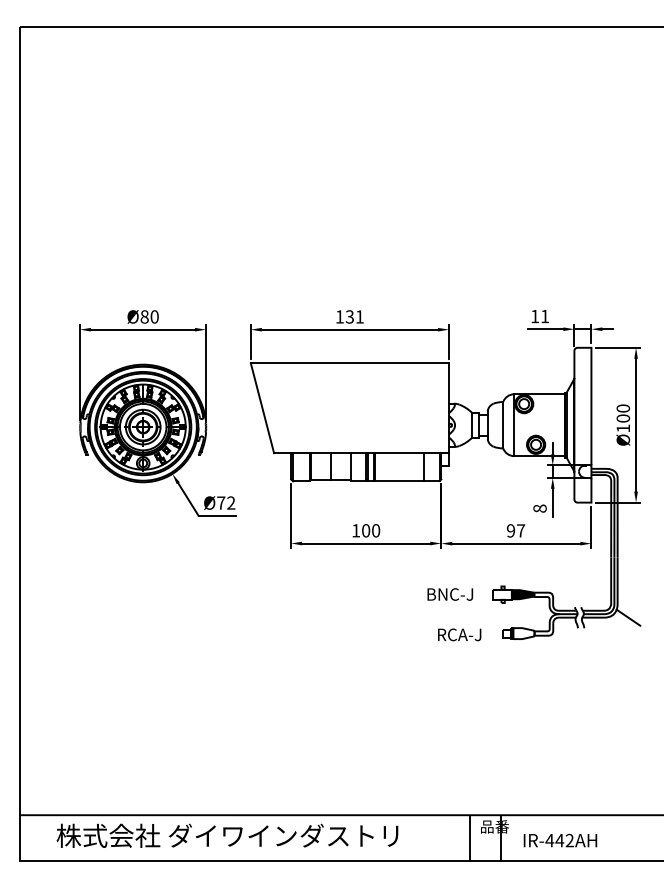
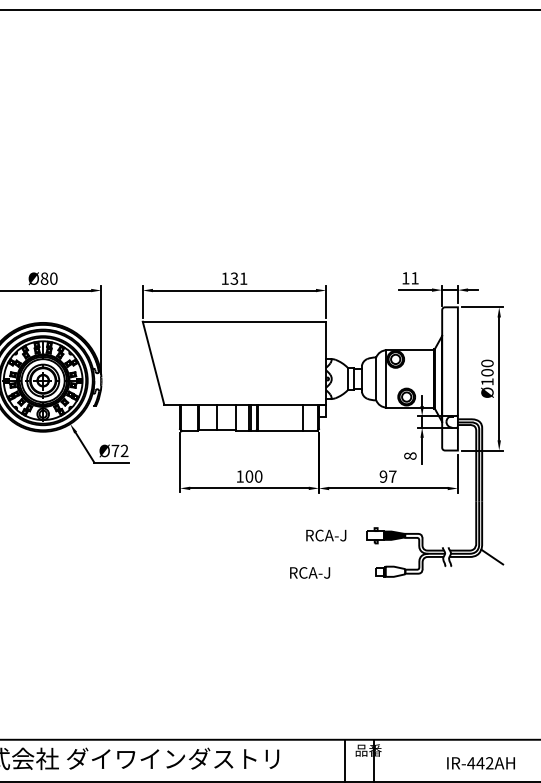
text: (451, 594) -> (328, 535), BNC-J -> RCA-J
text: (459, 634) -> (309, 572), moved
text: (560, 840) -> (481, 763), moved

